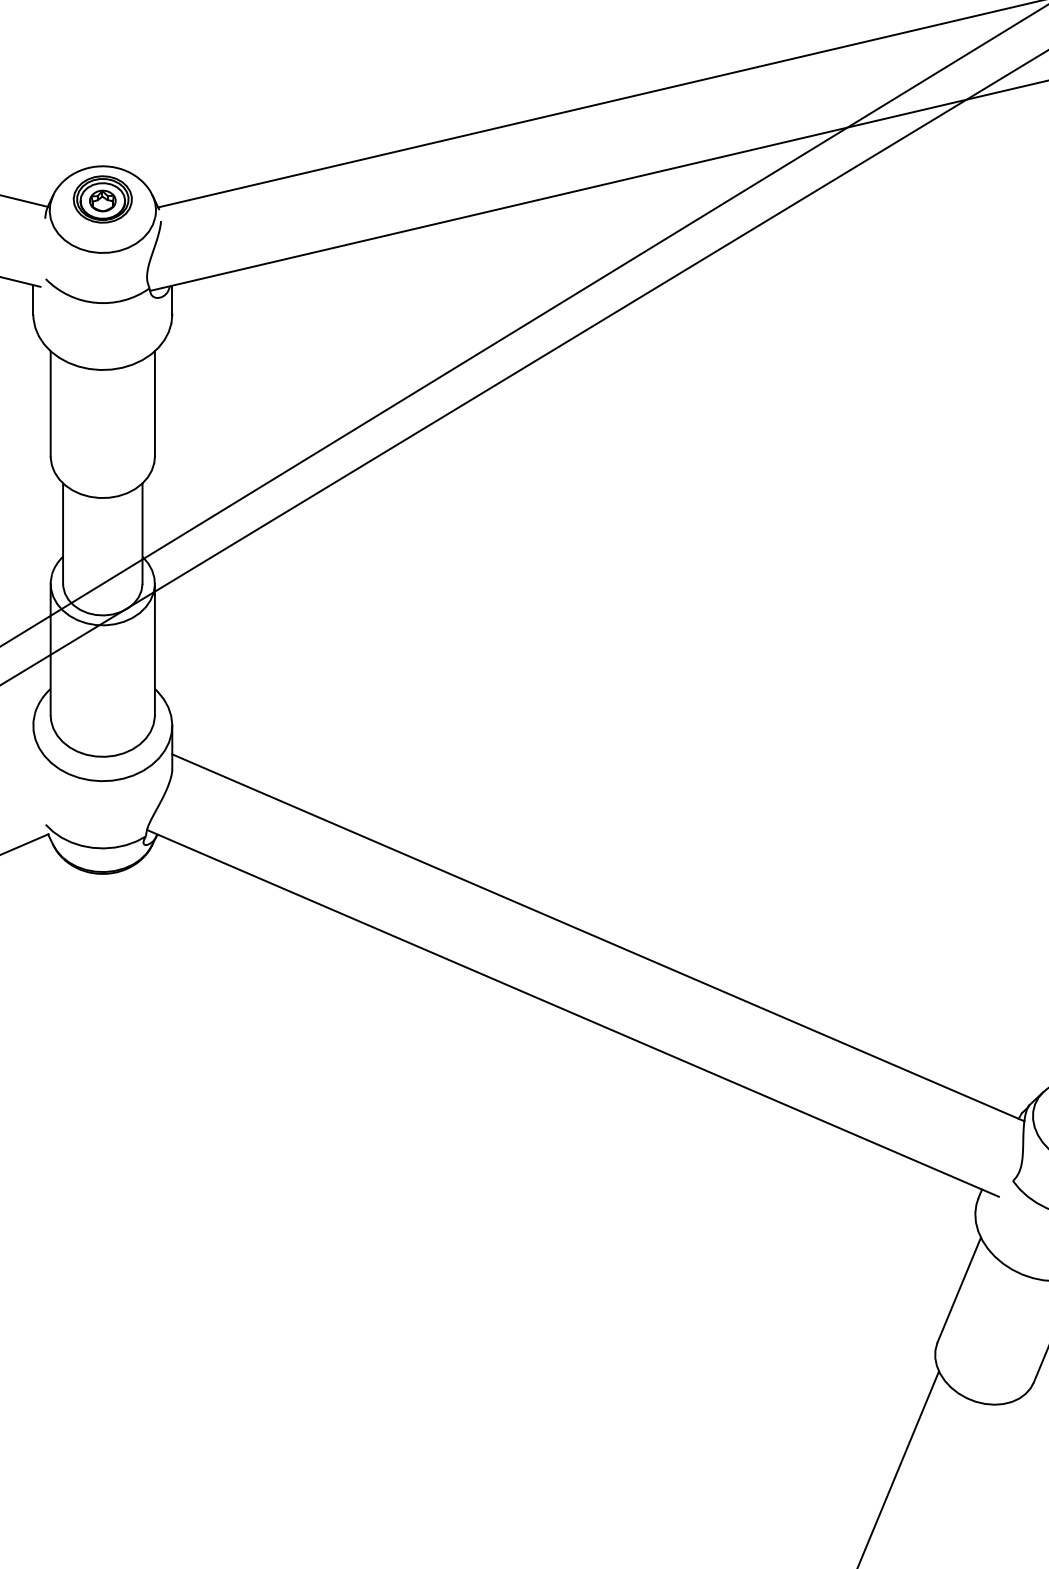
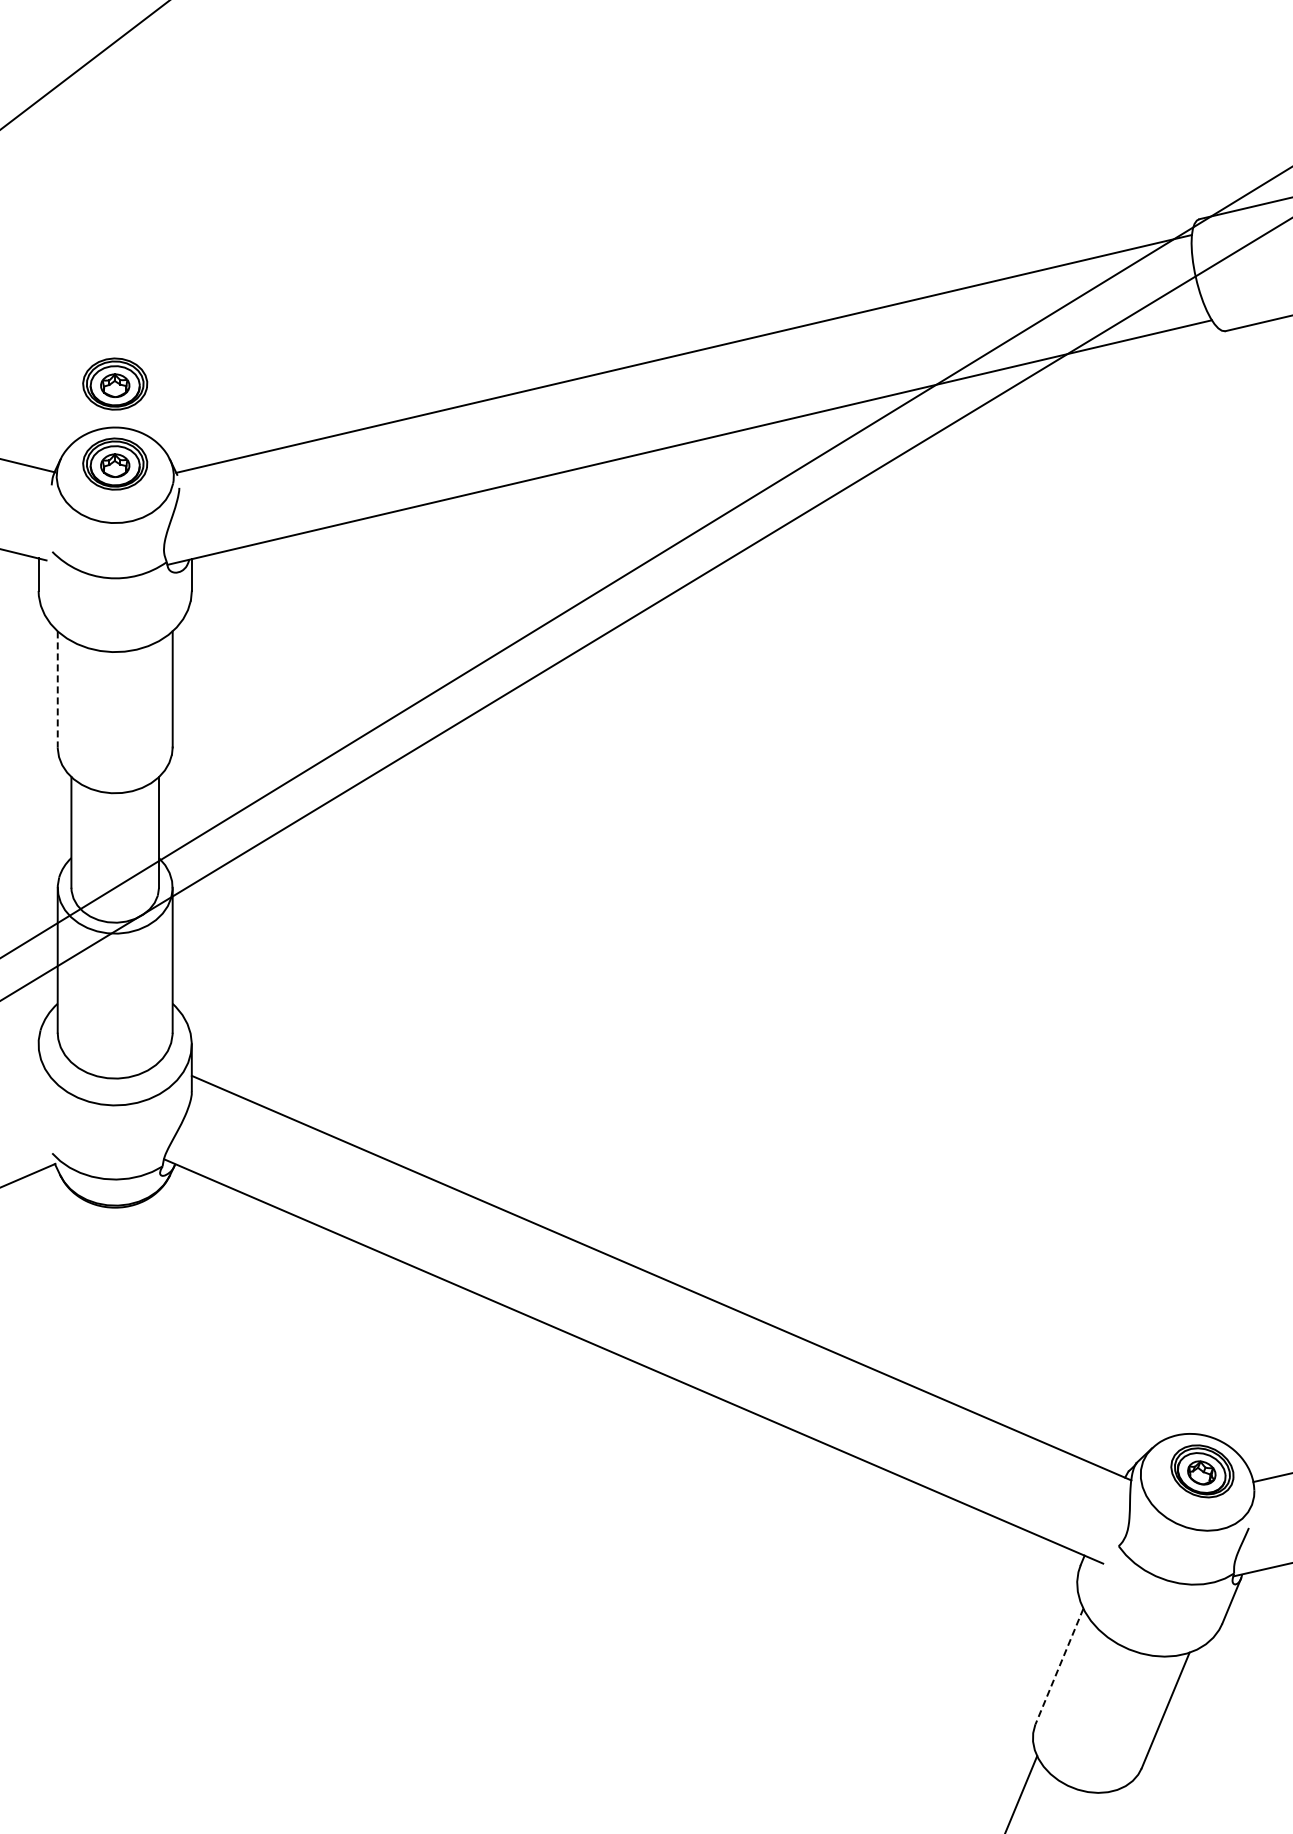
part: (103, 126) -> (115, 383), added
line: (50, 403) -> (57, 689), solid -> dashed
line: (959, 1290) -> (1059, 1666), solid -> dashed

